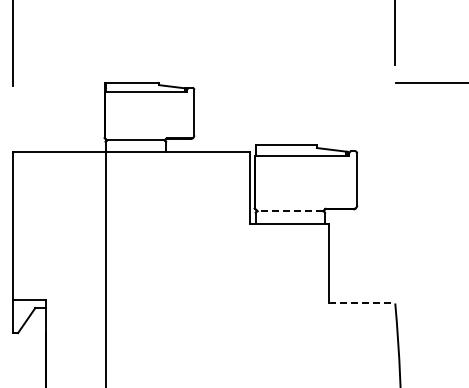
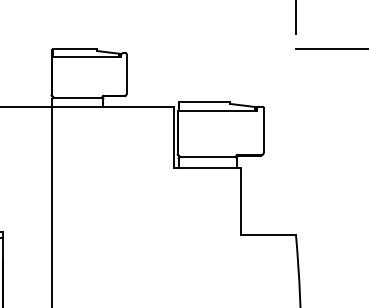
line: (290, 211) -> (207, 157), dashed -> solid
line: (362, 303) -> (268, 234), dashed -> solid

